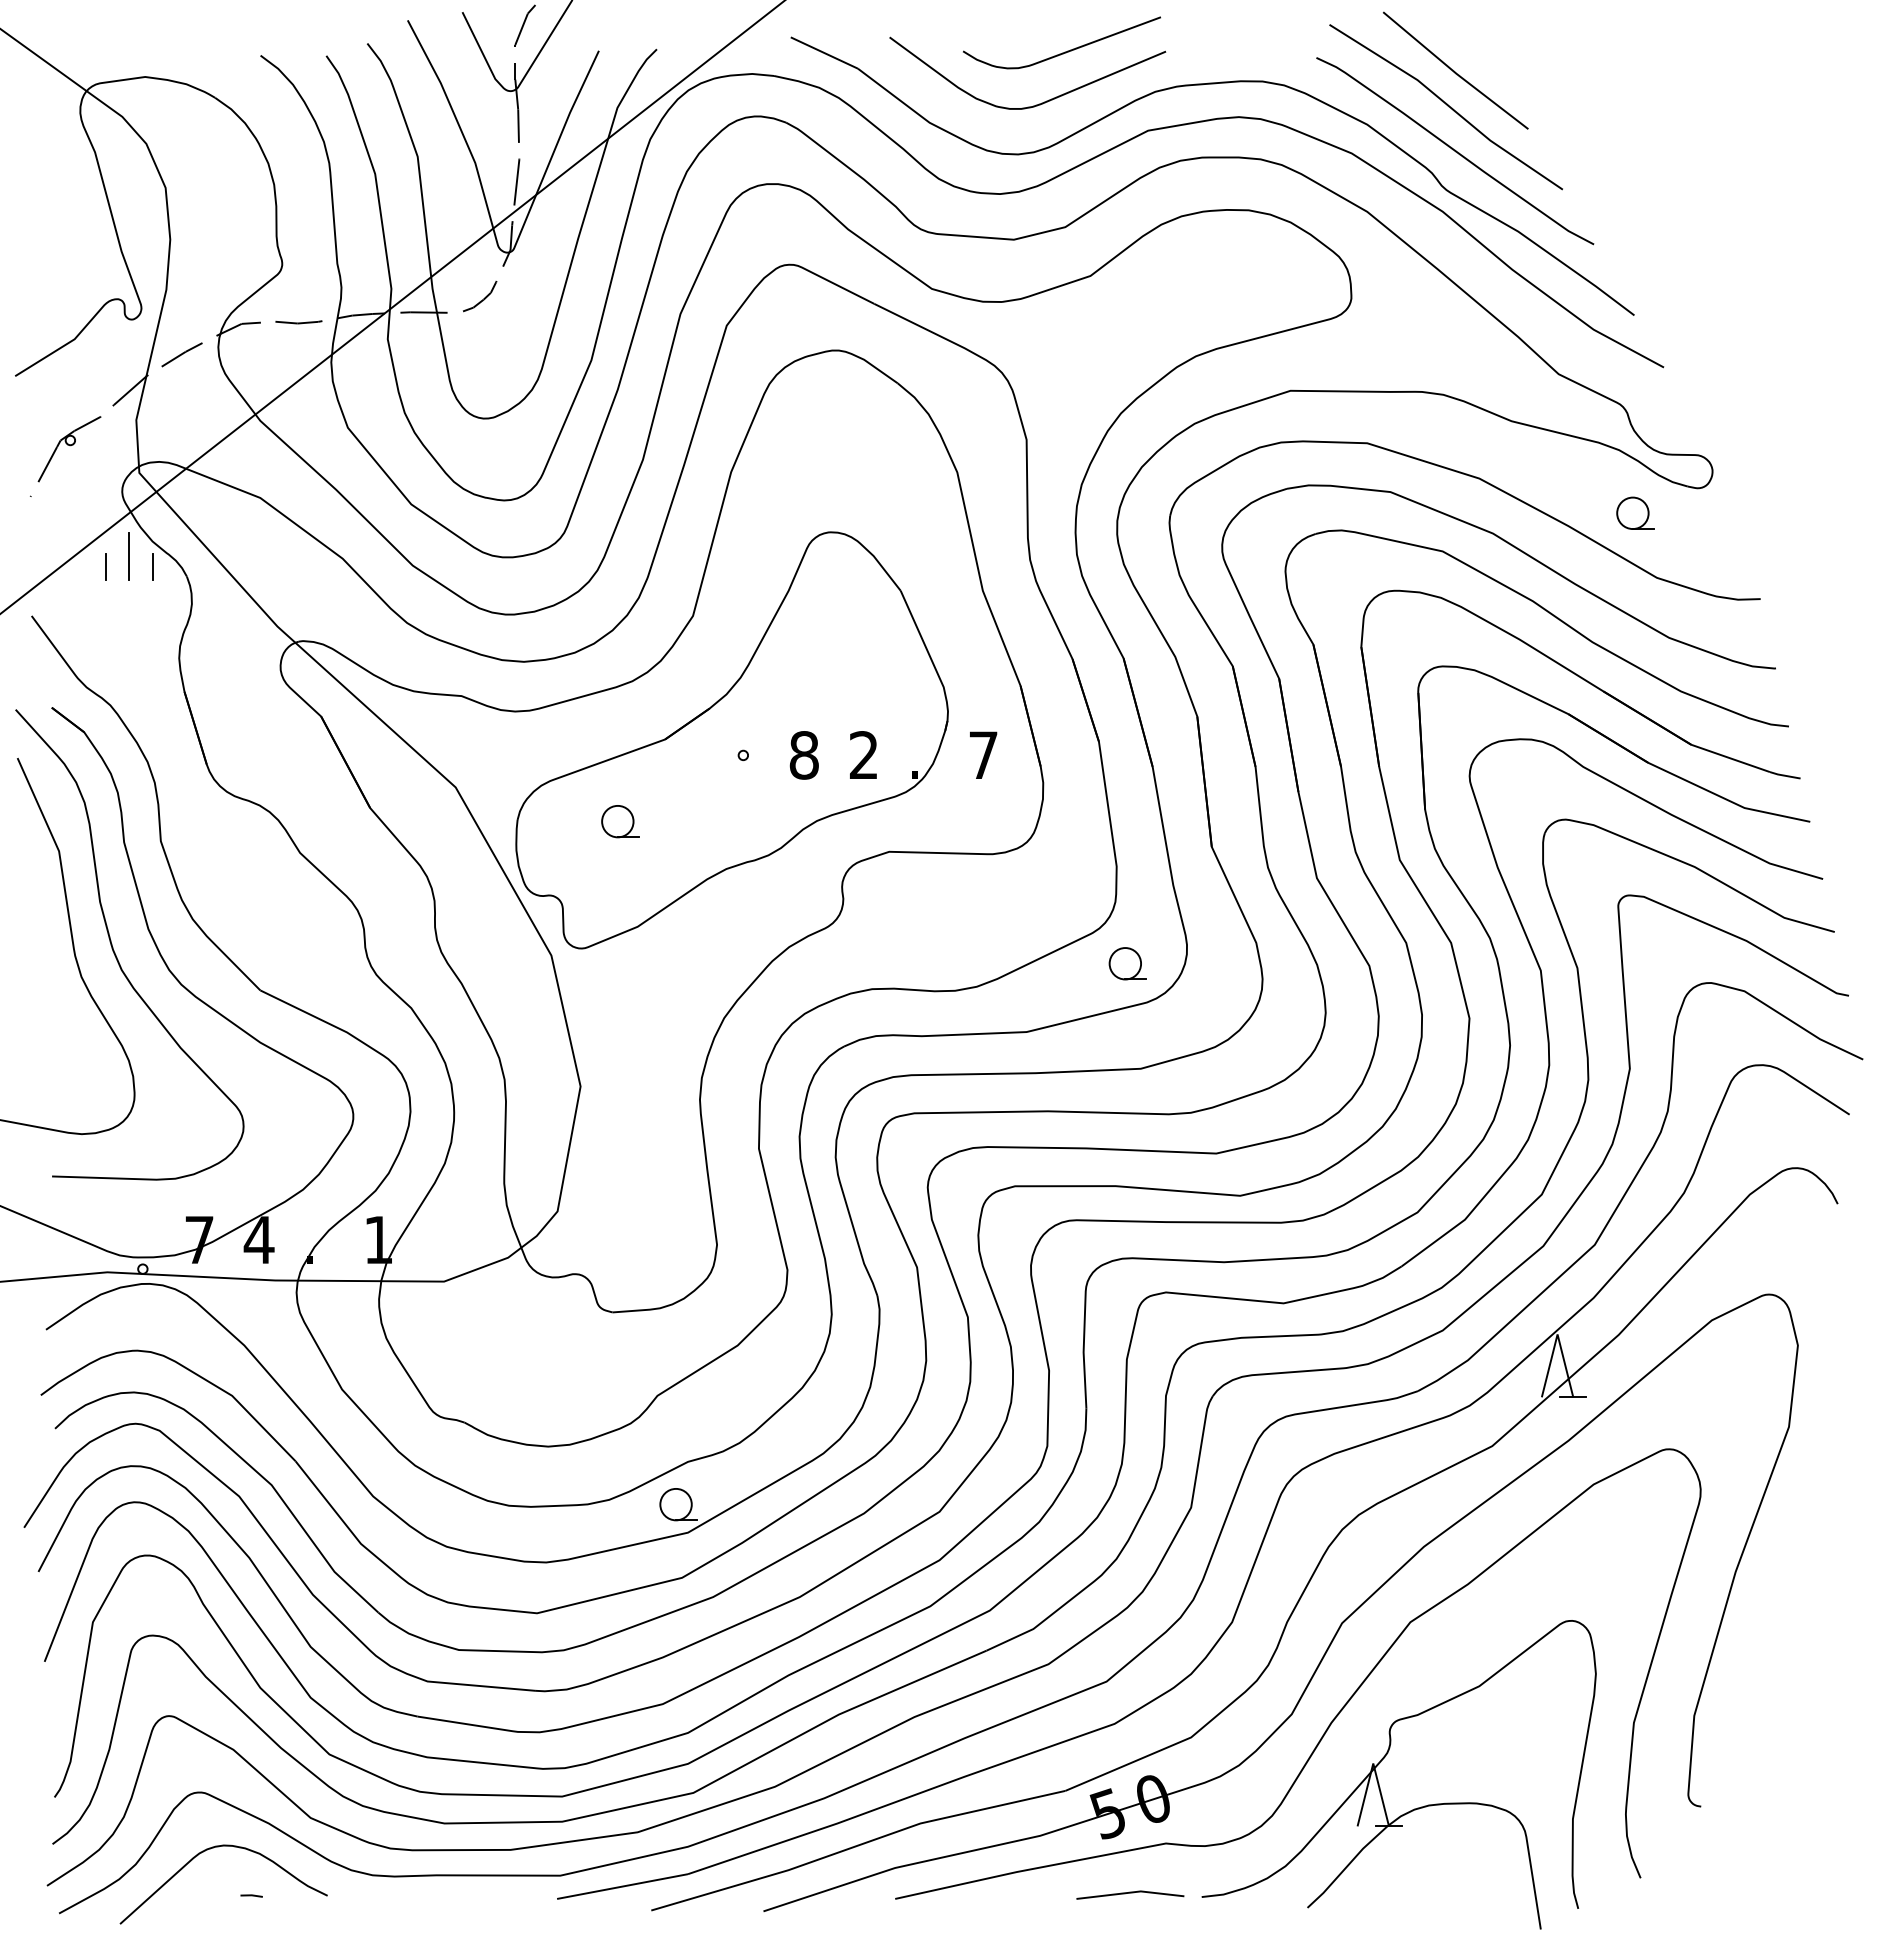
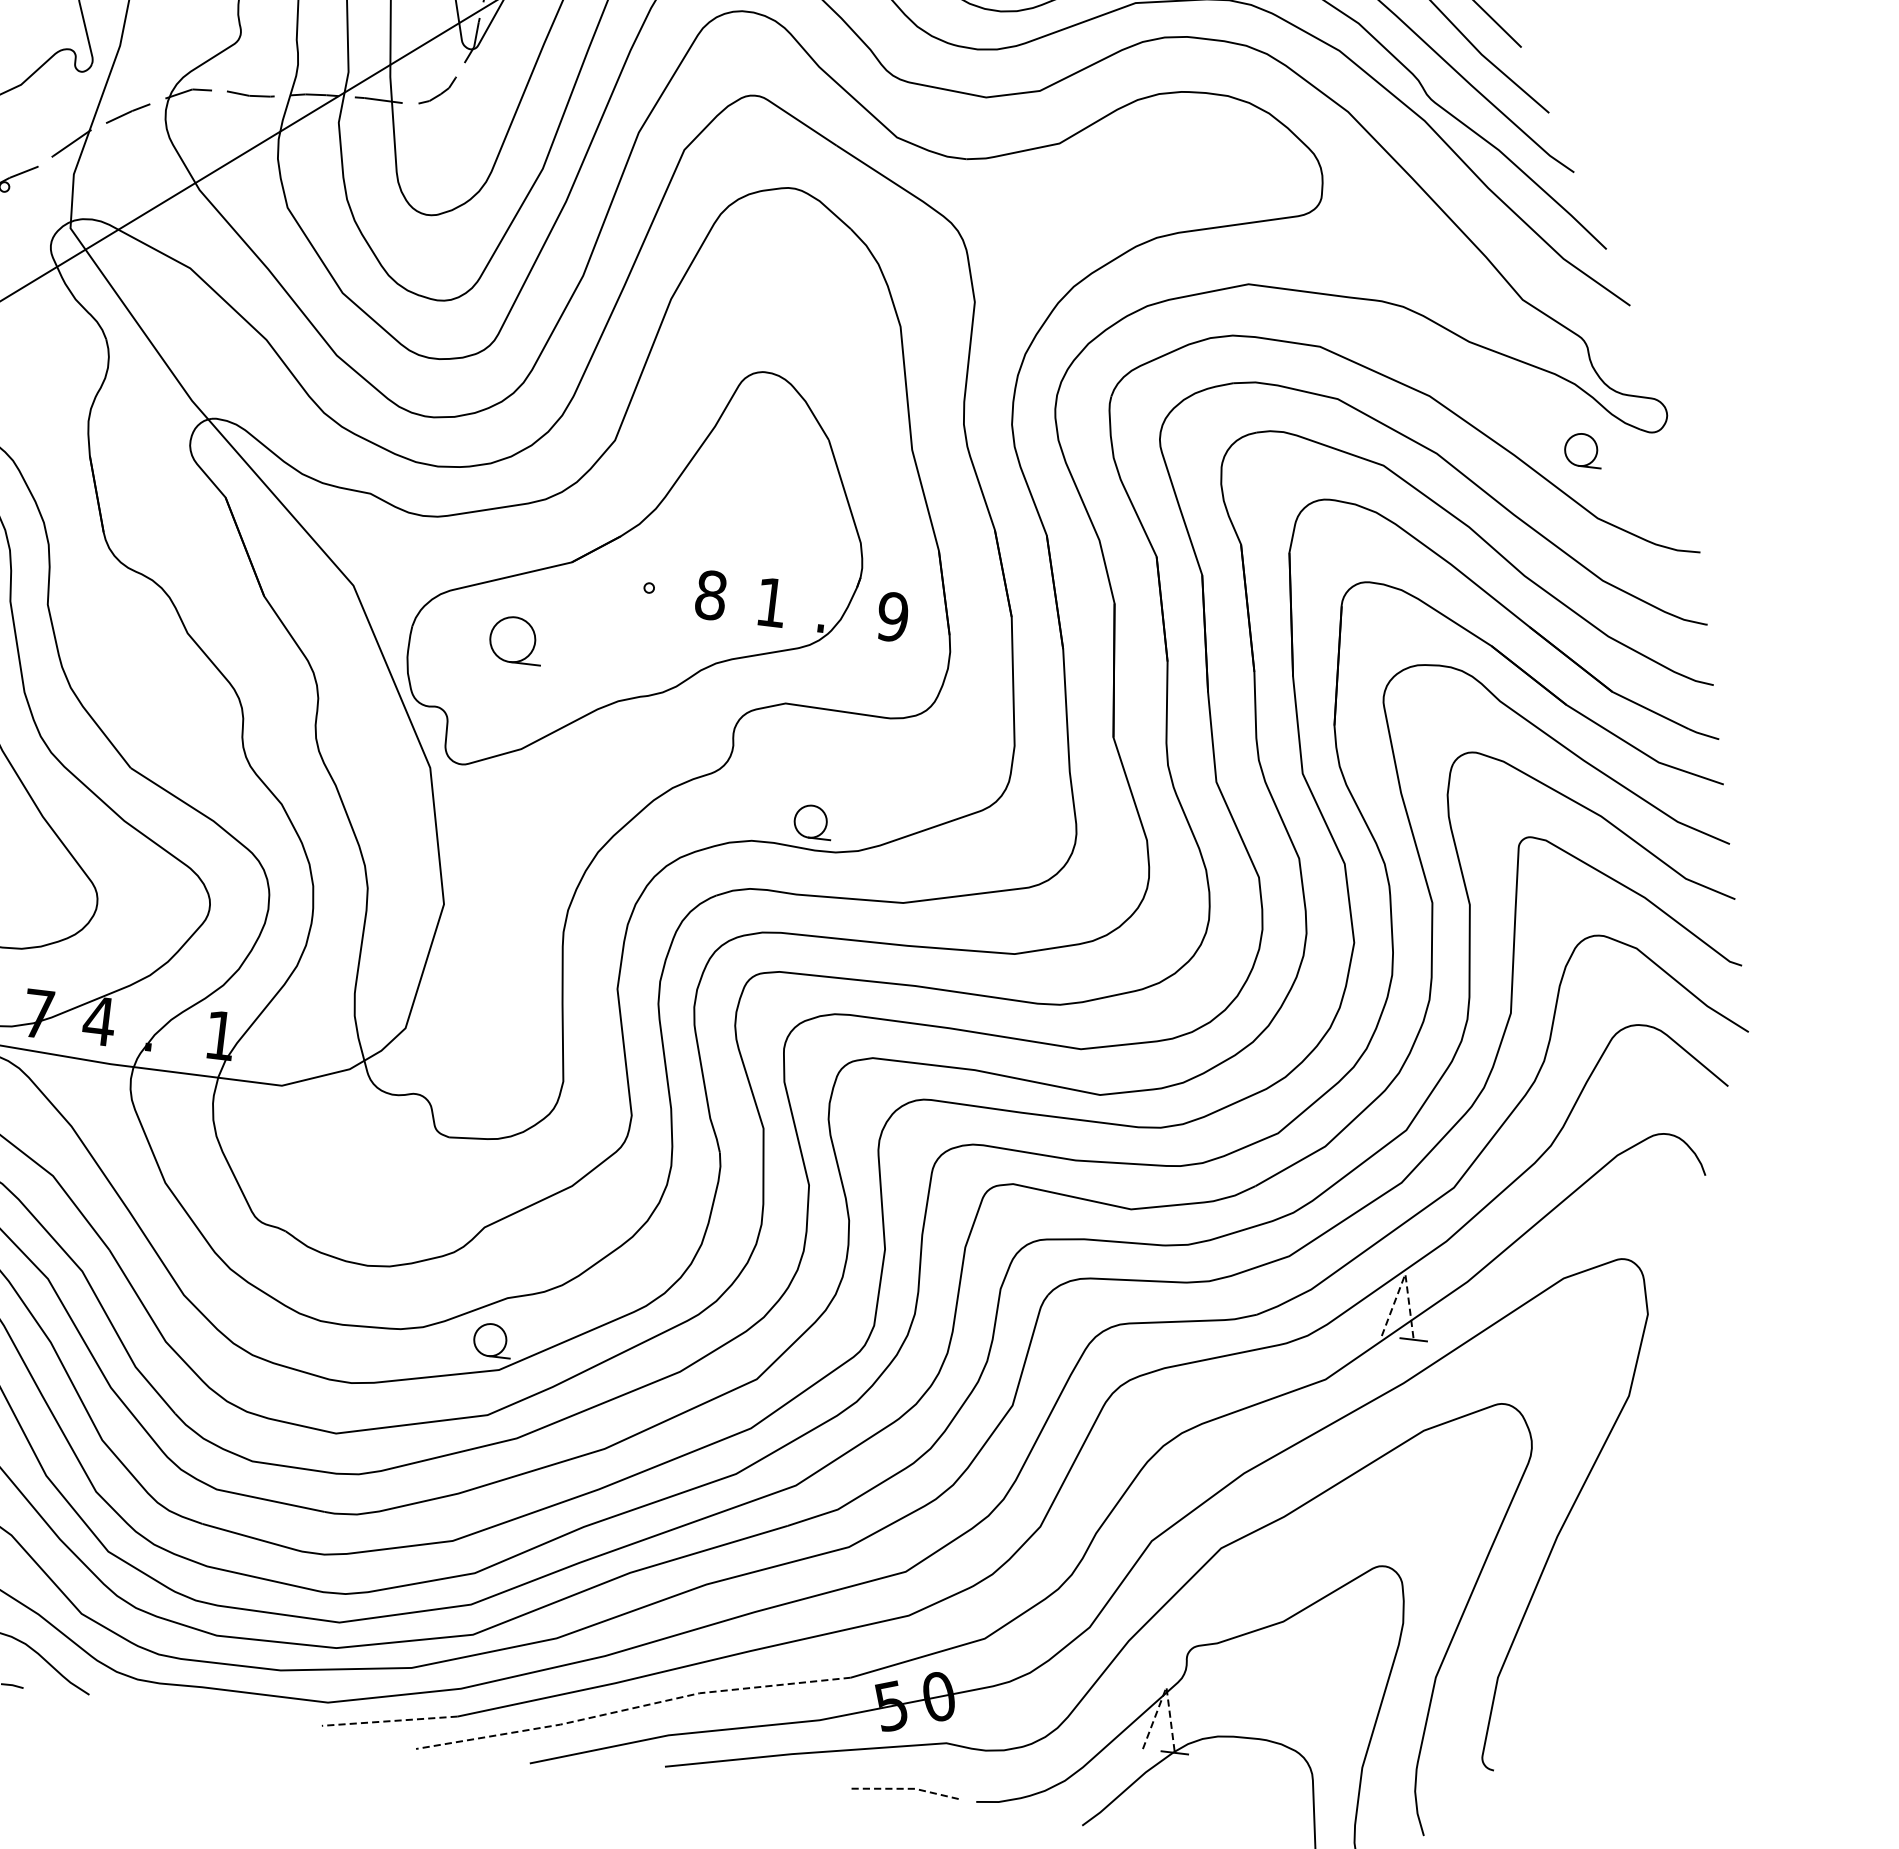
line: (129, 556) -> (50, 311), removed
line: (105, 566) -> (24, 319), removed
line: (152, 566) -> (72, 324), removed
text: (863, 754) -> (771, 601), 2 -> 1
text: (982, 755) -> (891, 617), 7 -> 9
part: (620, 821) -> (516, 640), size x1.4
part: (1127, 963) -> (812, 821), moved
line: (1557, 1334) -> (1405, 1274), solid -> dashed
line: (1373, 1763) -> (1166, 1687), solid -> dashed
line: (856, 1846) -> (632, 1708), solid -> dashed
line: (622, 1886) -> (389, 1721), solid -> dashed
line: (1130, 1892) -> (904, 1788), solid -> dashed

